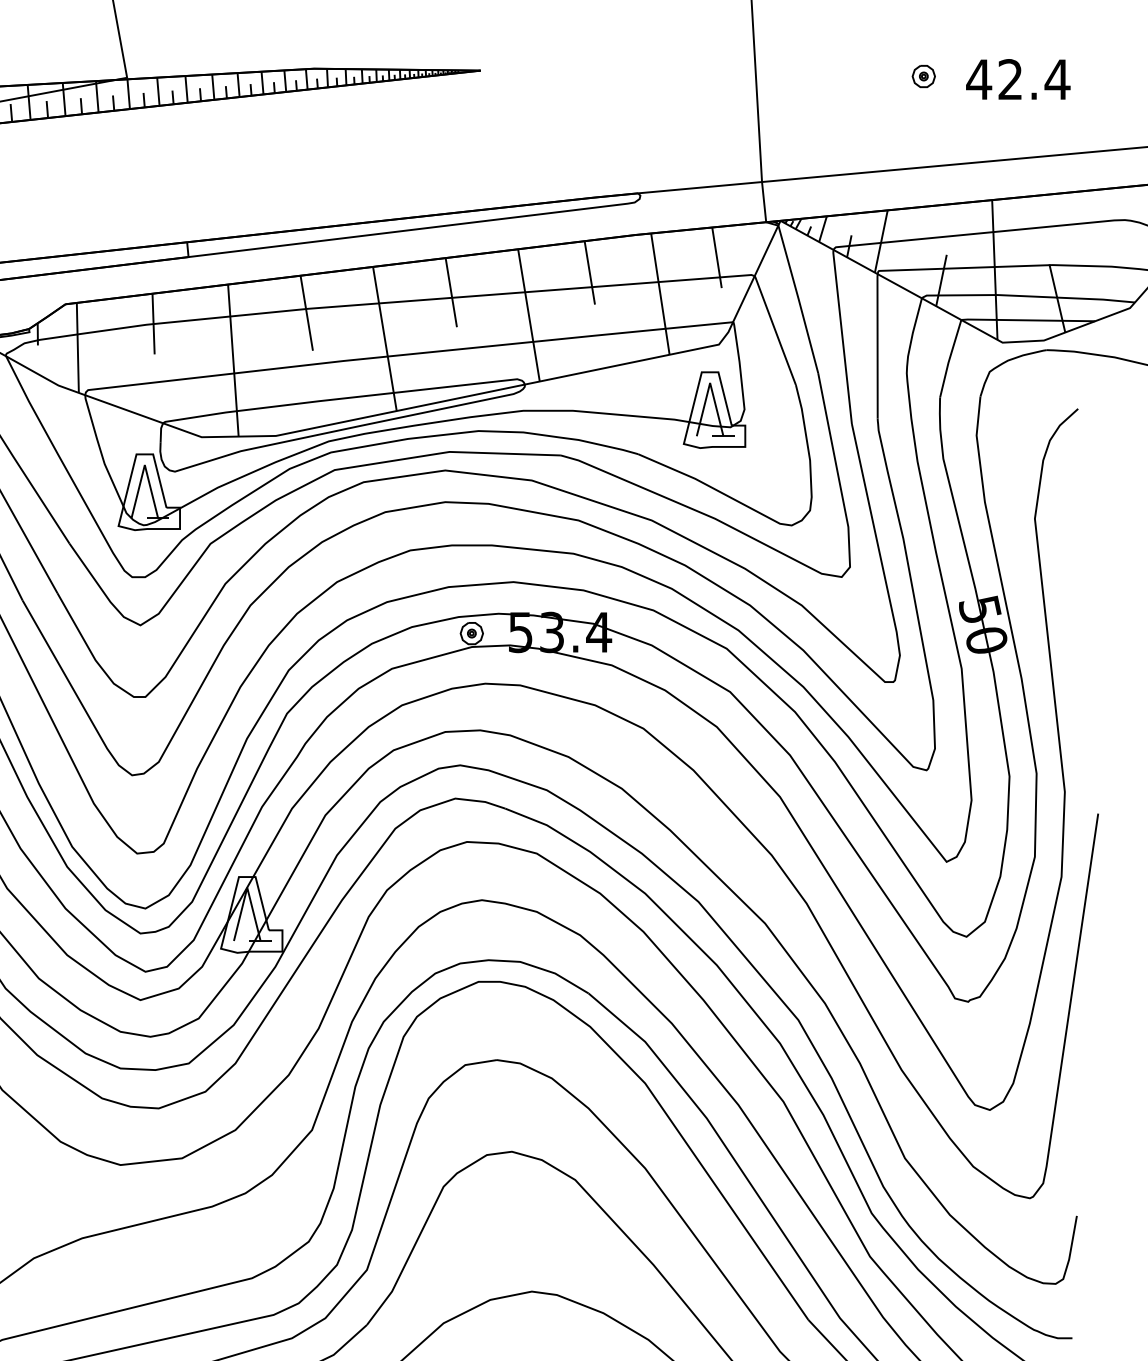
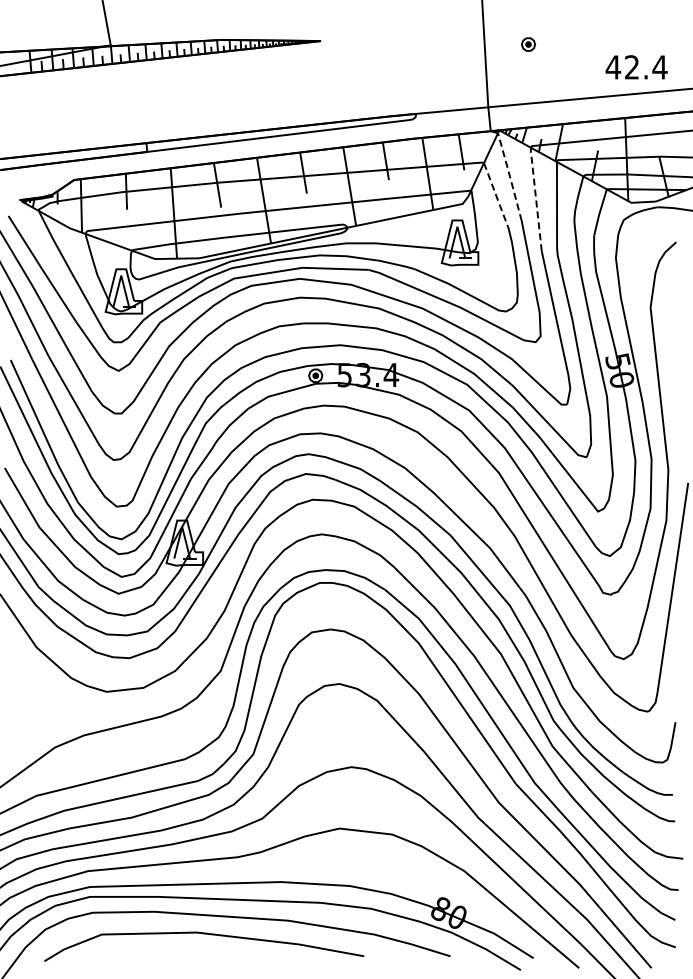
part: (923, 76) -> (528, 44), moved
text: (1017, 79) -> (636, 67), moved
line: (797, 296) -> (509, 175), solid -> dashed
line: (775, 330) -> (496, 195), solid -> dashed
line: (841, 333) -> (535, 197), solid -> dashed

